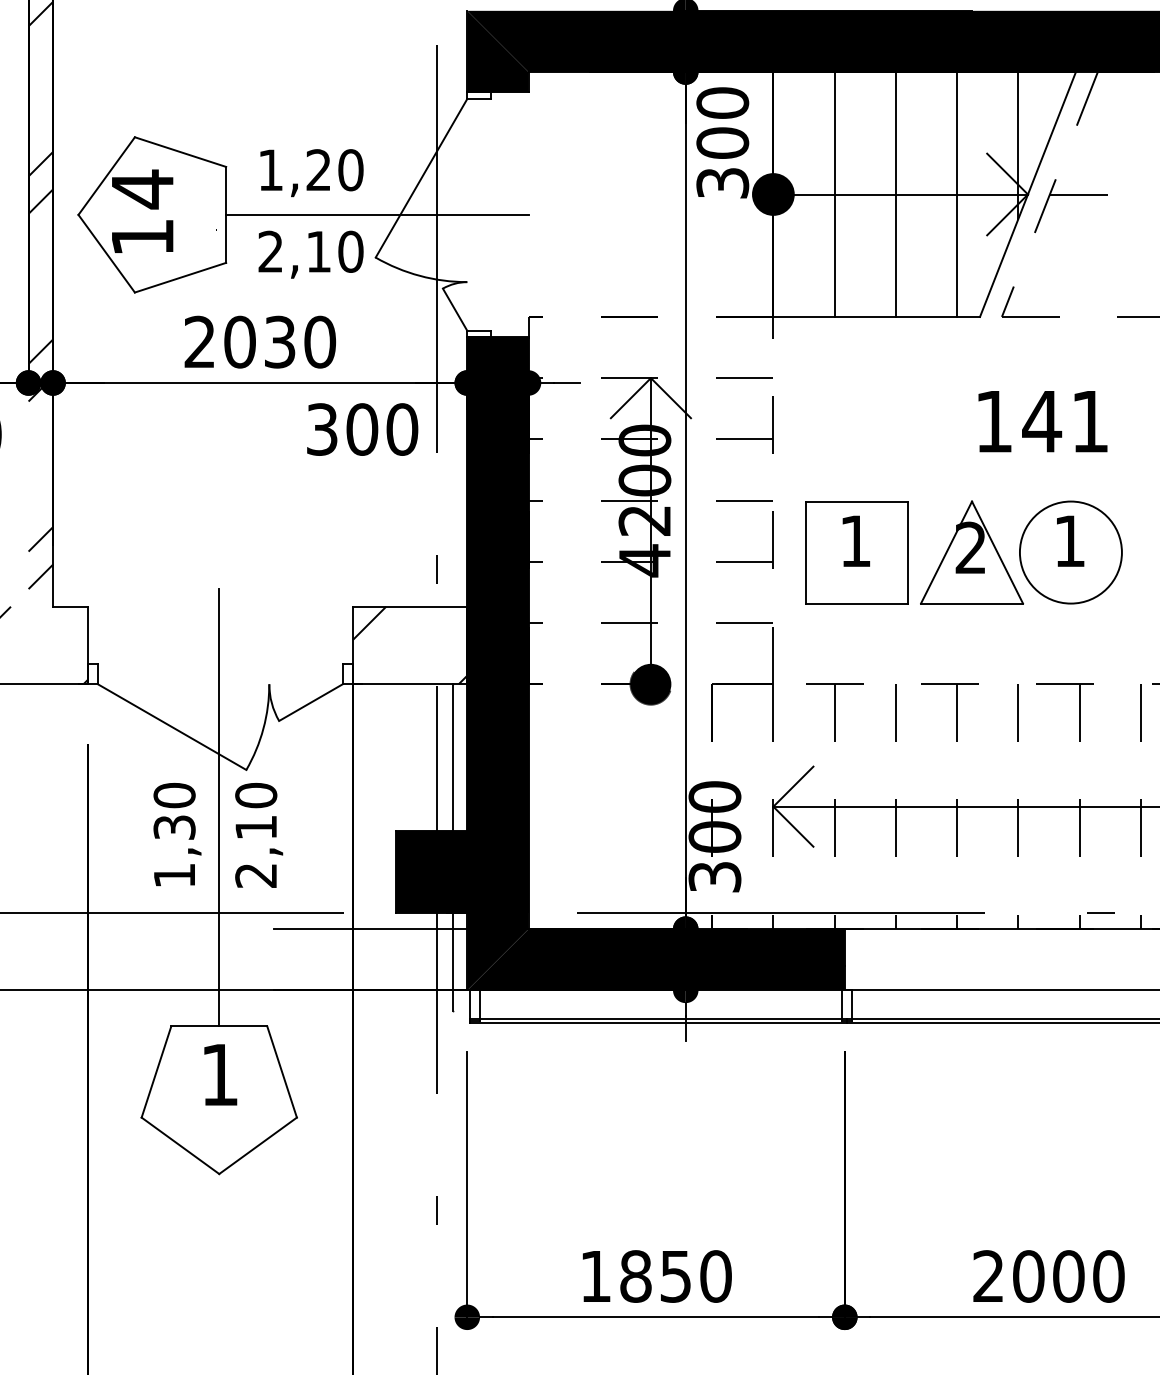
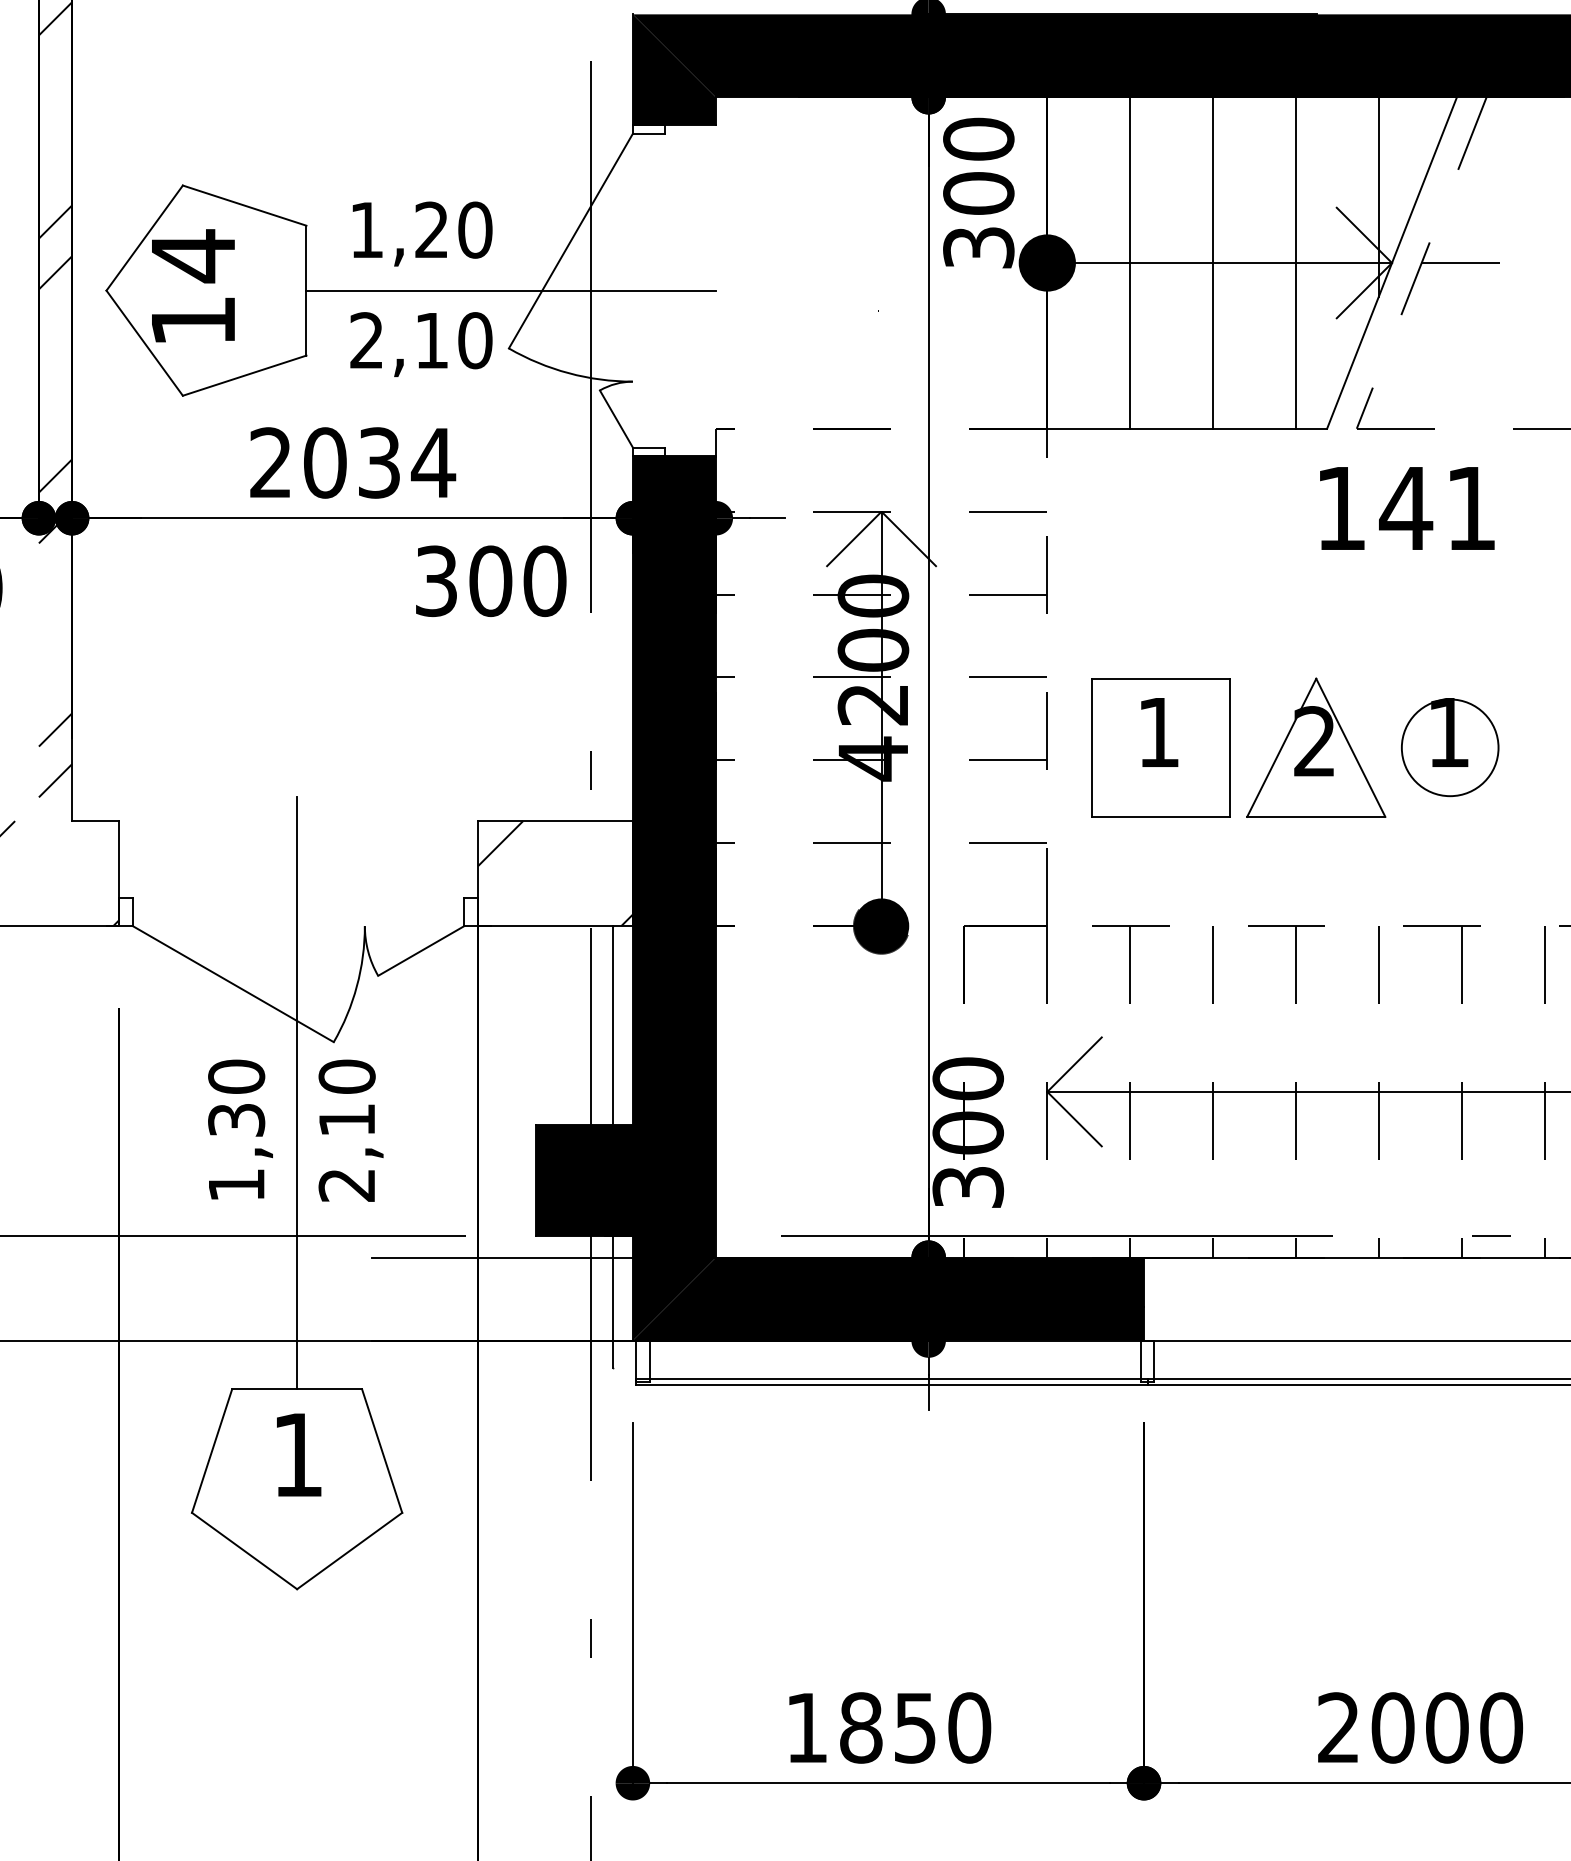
text: (320, 341) -> (433, 462), 2030 -> 2034
text: (1043, 421) -> (1407, 508), moved
circle: (1071, 552) -> (1450, 747), size x0.7

